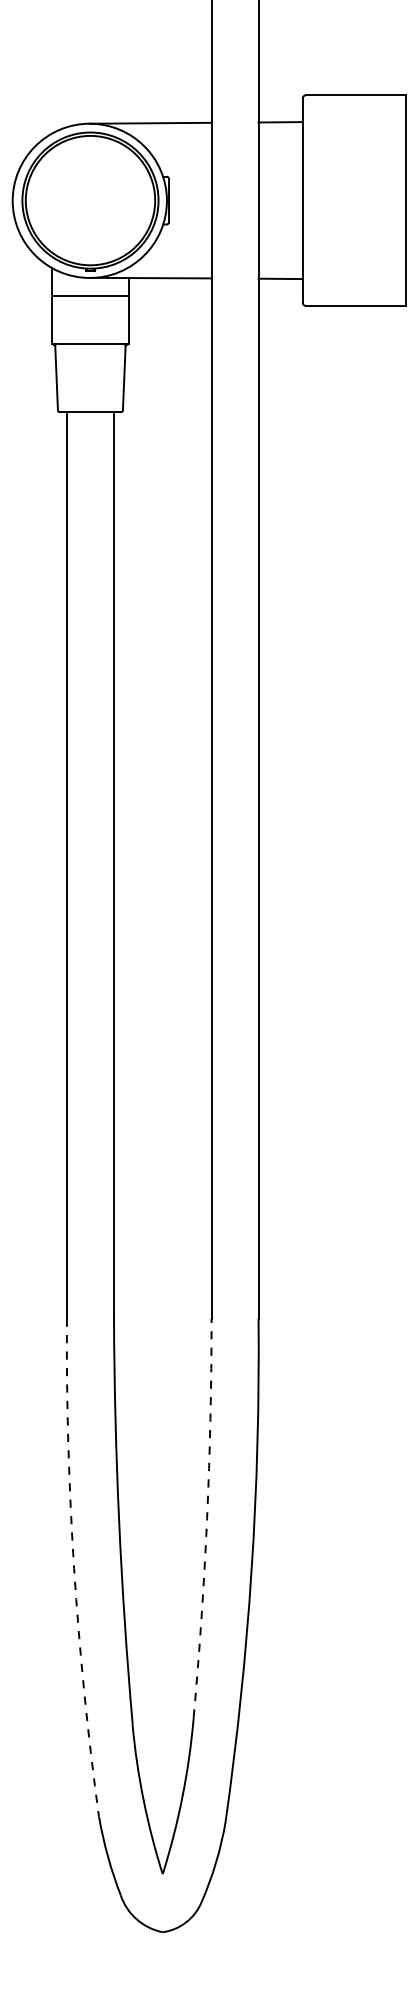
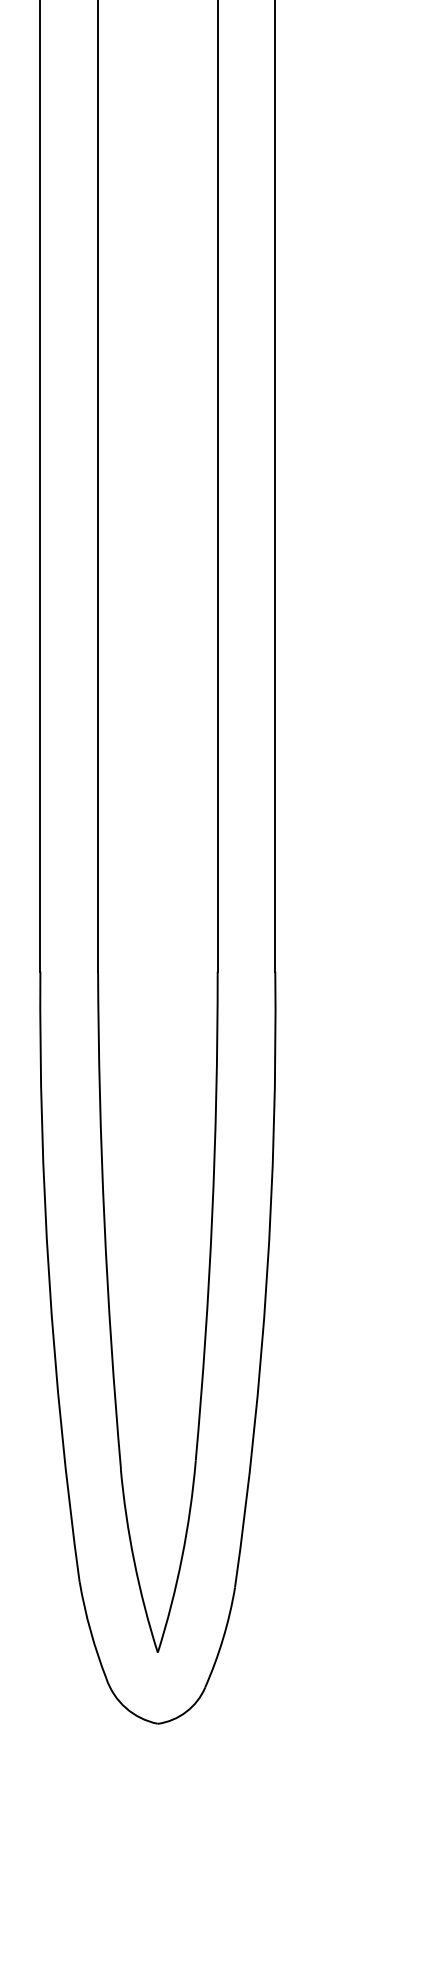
arc: (207, 1518) -> (212, 1216), dashed -> solid
arc: (74, 1568) -> (49, 1277), dashed -> solid

